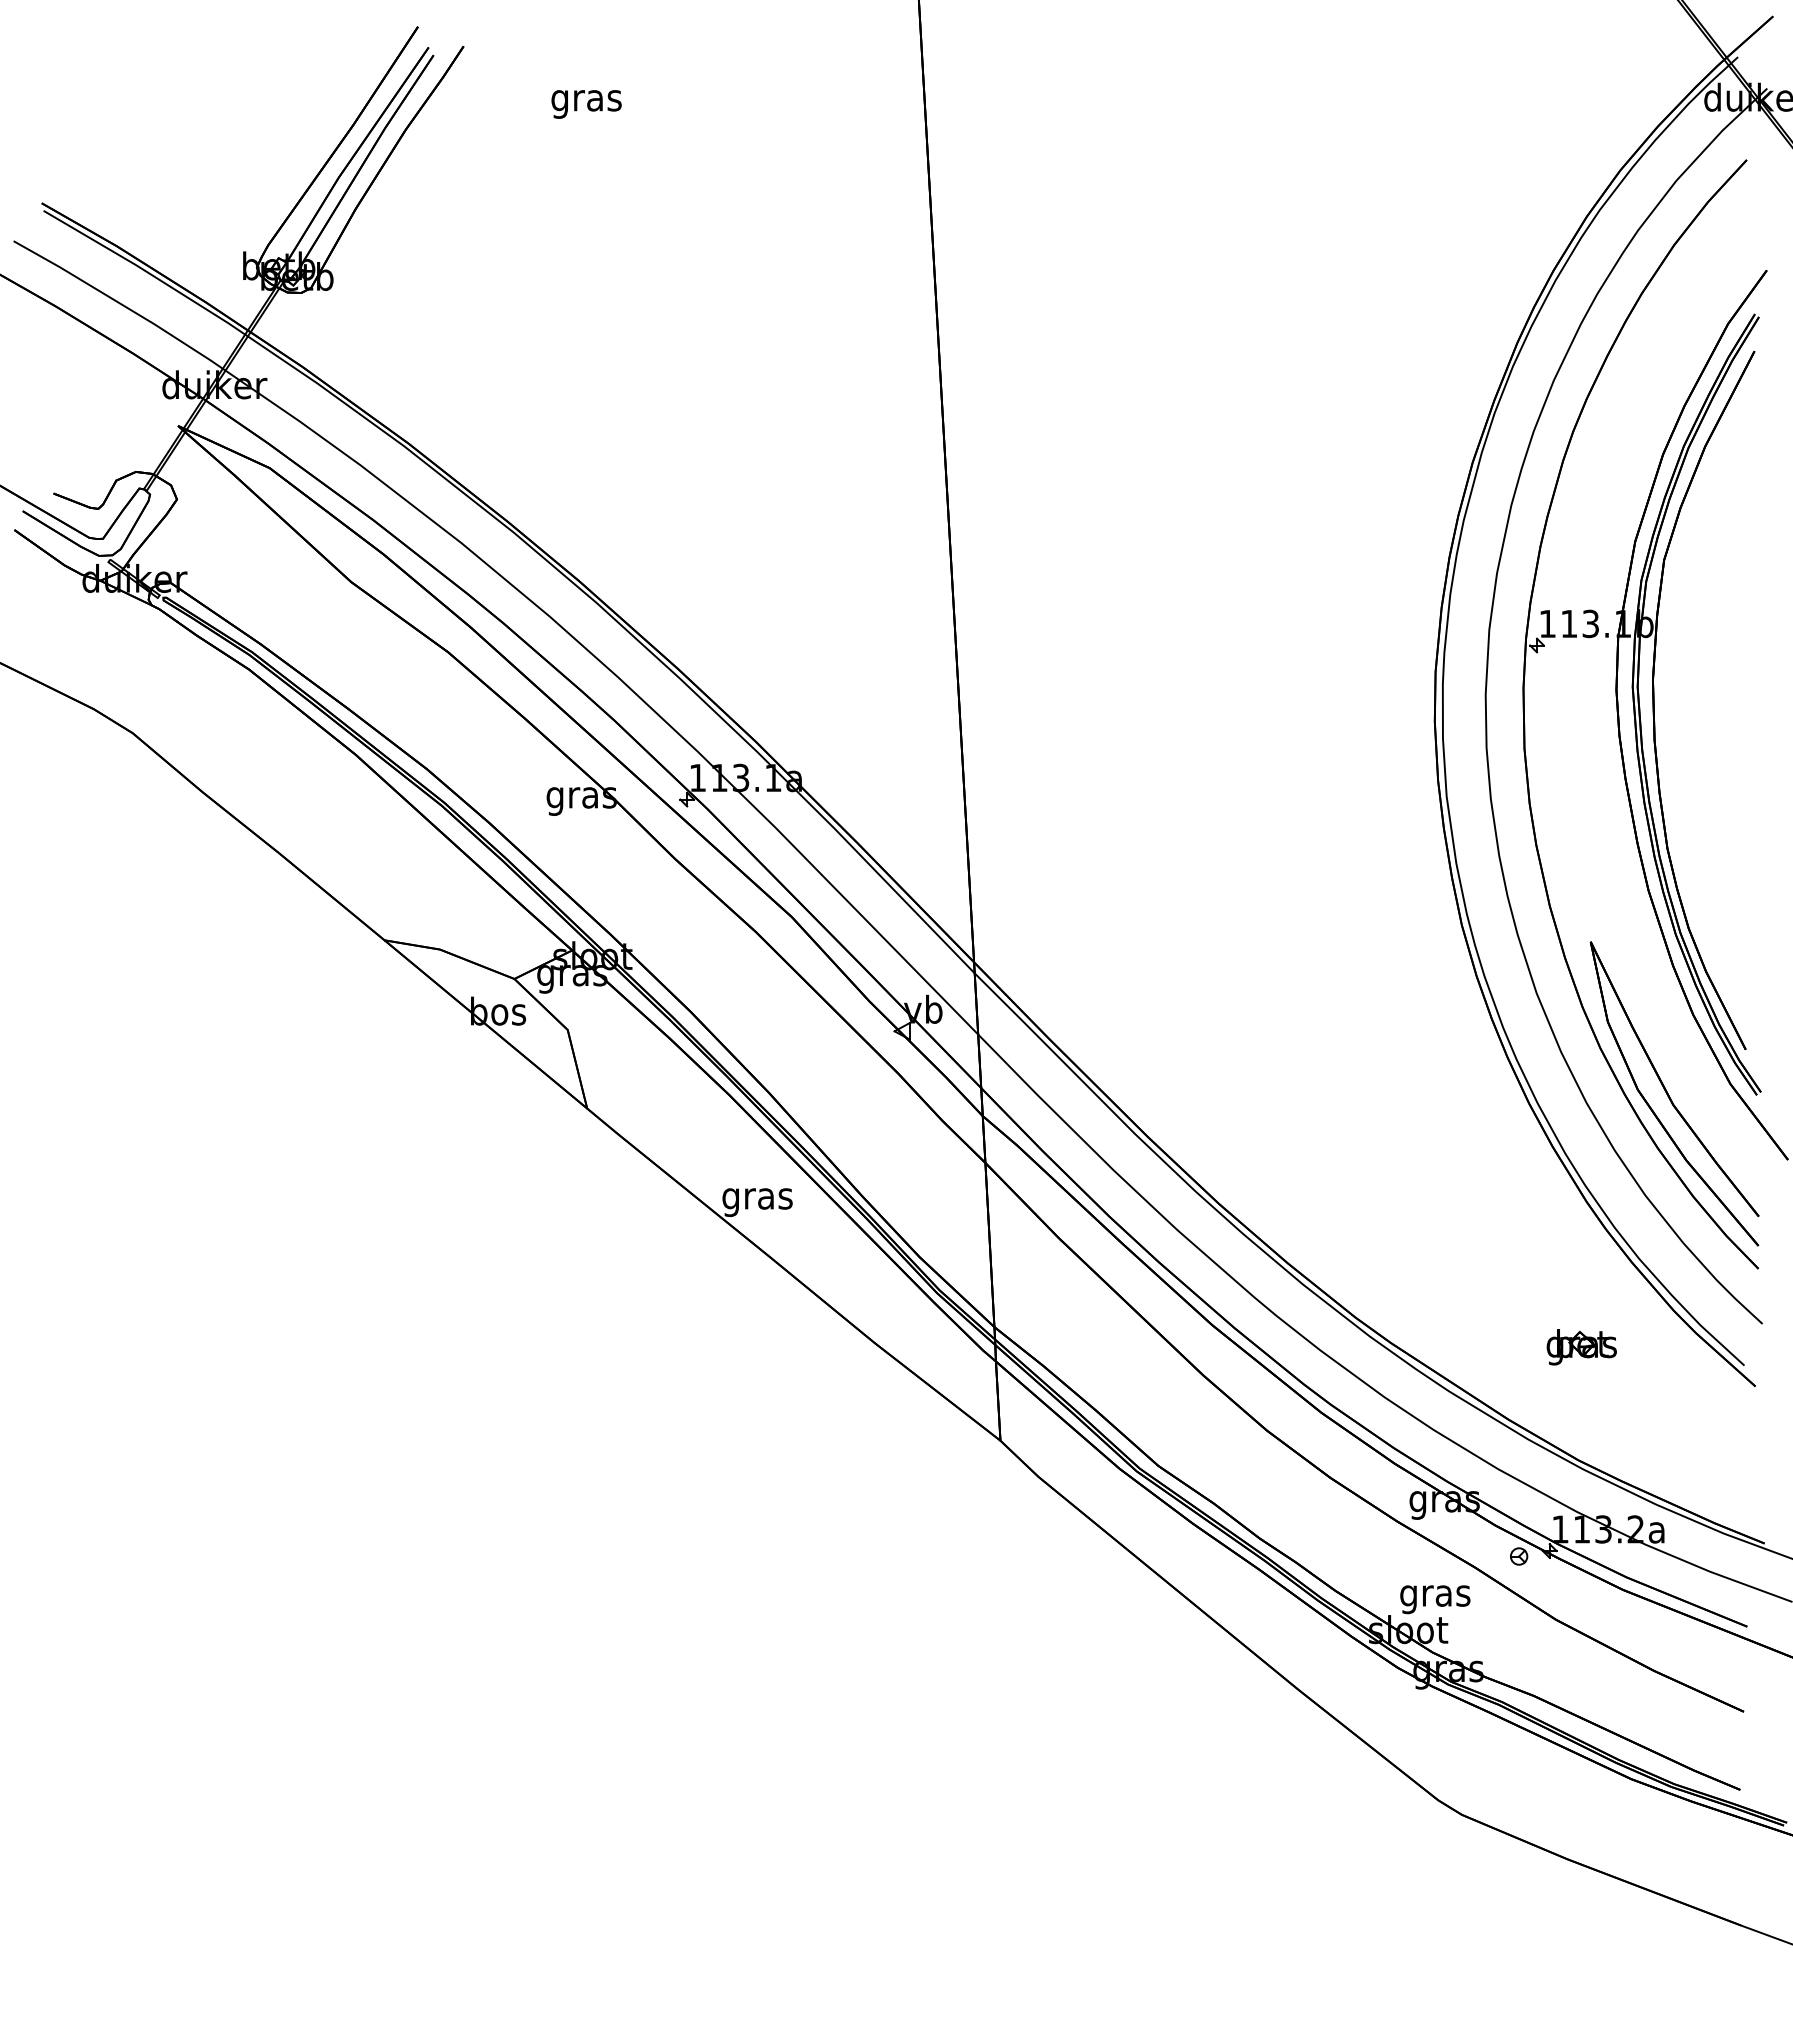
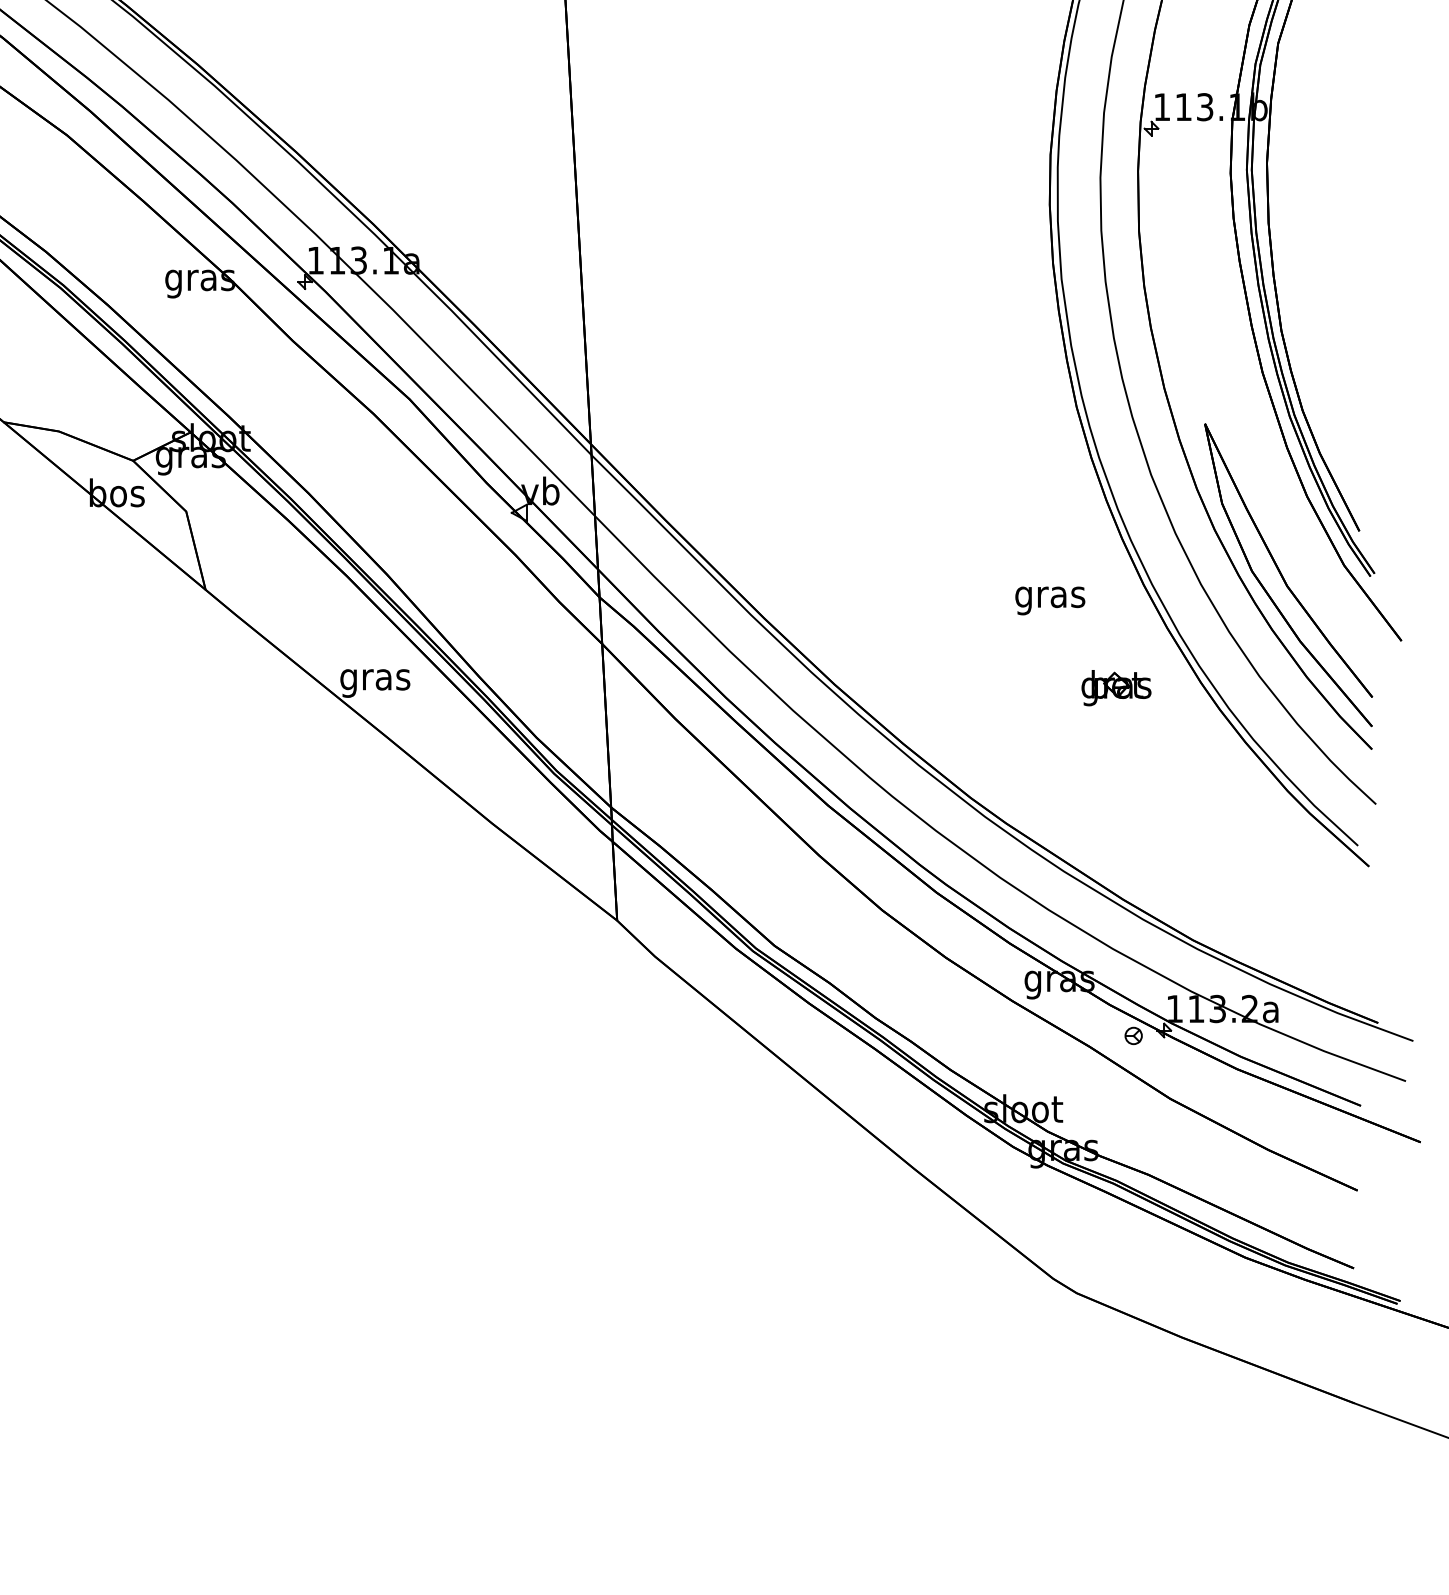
part: (1581, 1347) -> (1116, 688), moved
text: (1435, 1599) -> (1050, 600), moved

